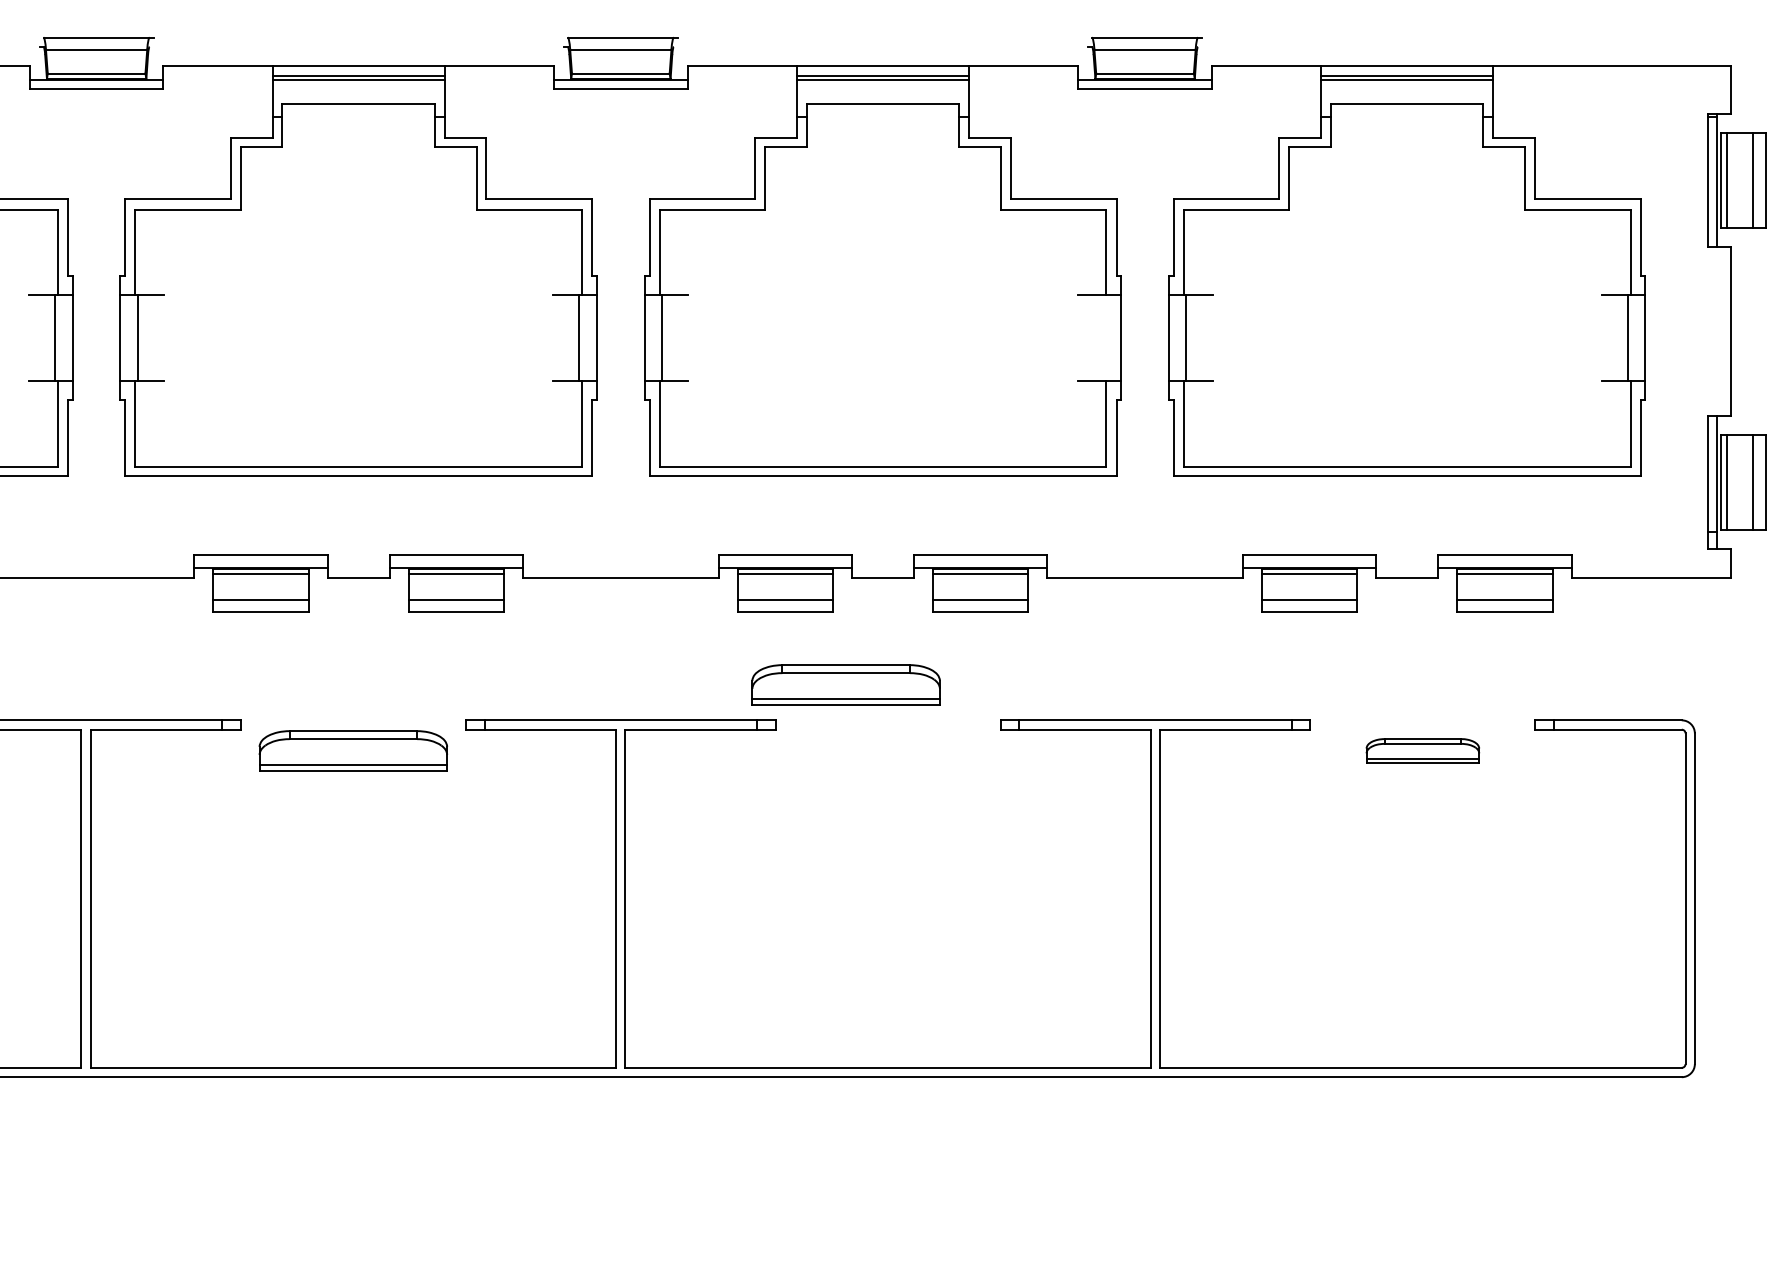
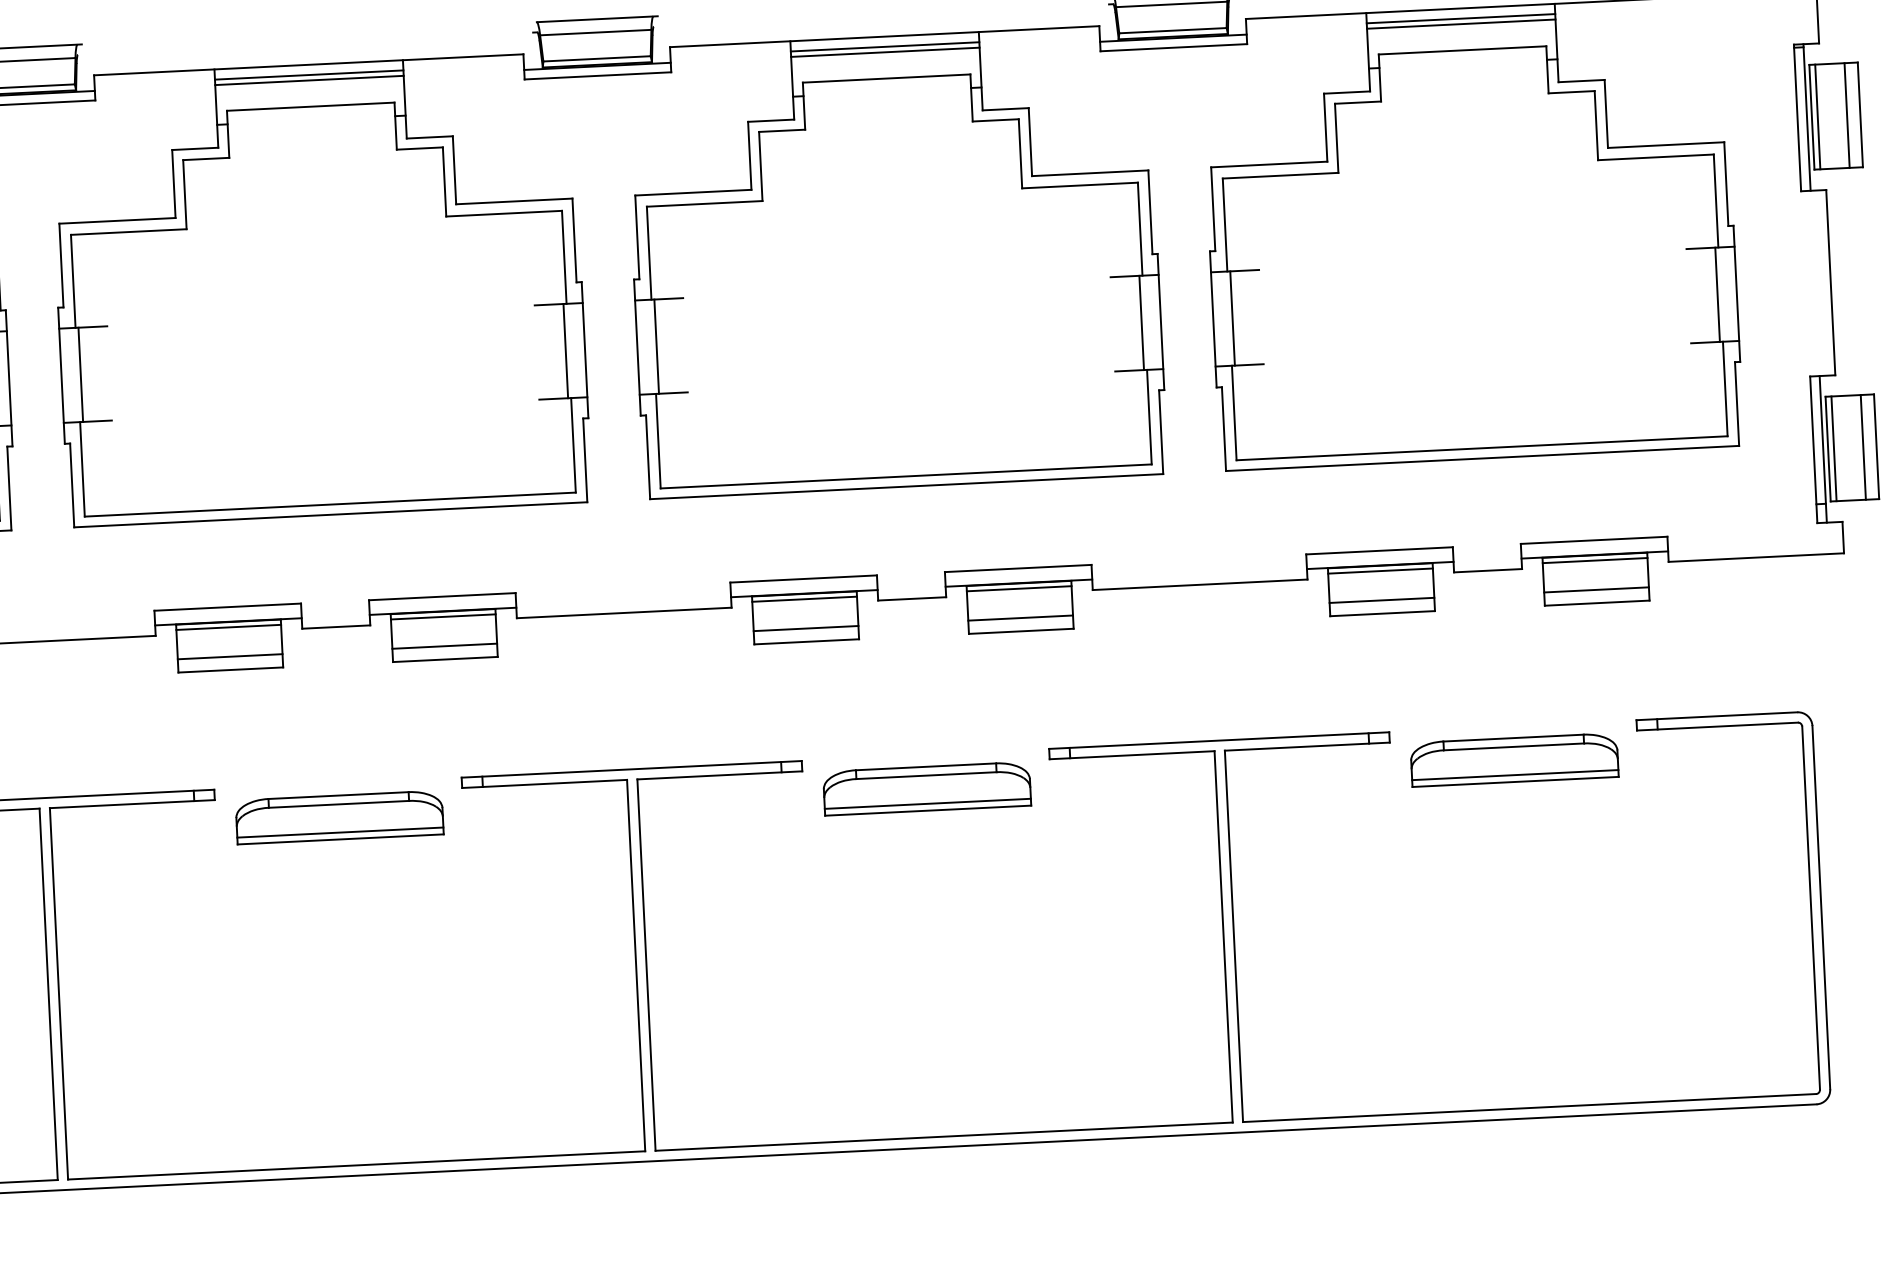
line: (1103, 337) -> (1141, 322), added
part: (845, 684) -> (926, 788), moved
part: (1422, 750) -> (1514, 759), size x1.67

